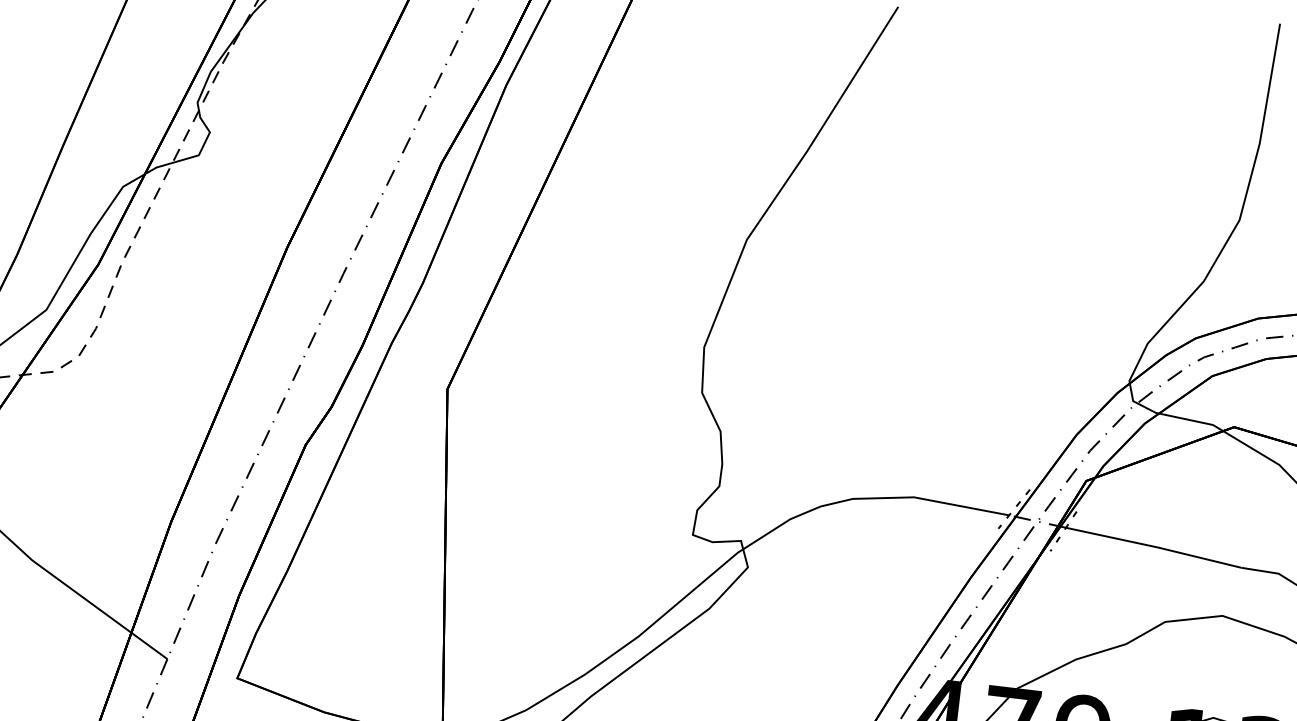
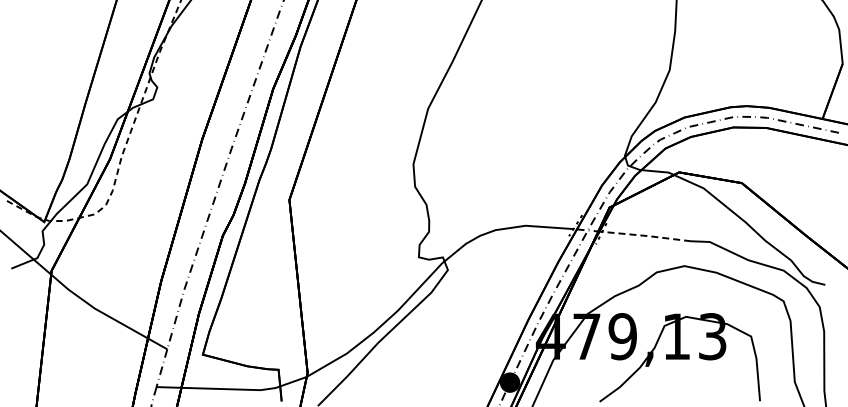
line: (1153, 547) -> (646, 236), solid -> dashed

